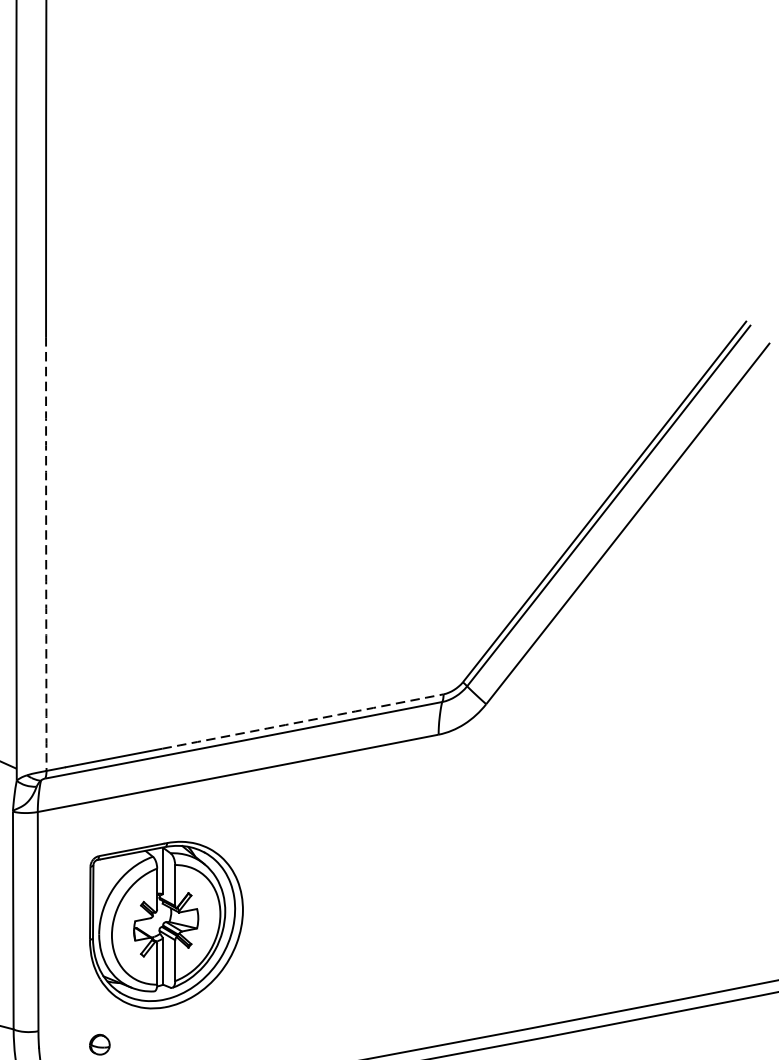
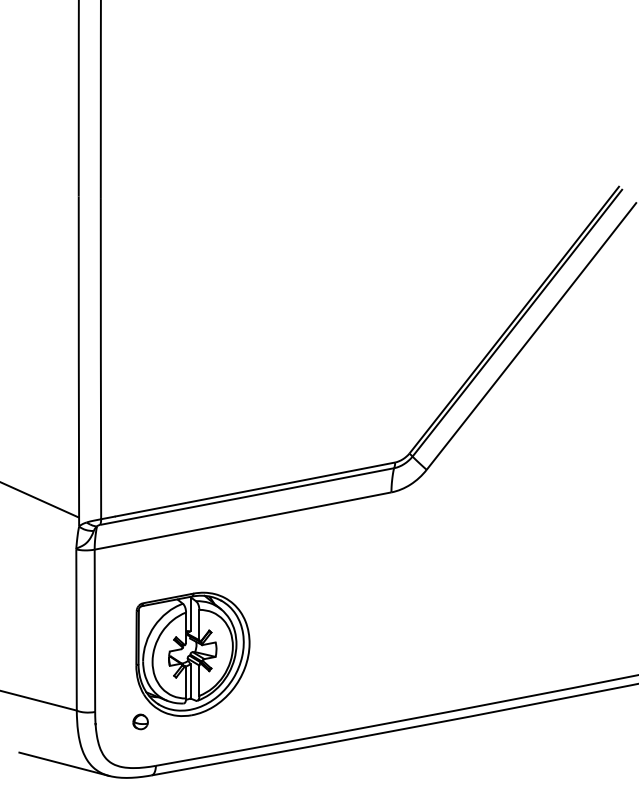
arc: (45, 553) -> (100, 358), dashed -> solid
arc: (303, 721) -> (291, 482), dashed -> solid
part: (165, 923) -> (192, 653), moved

